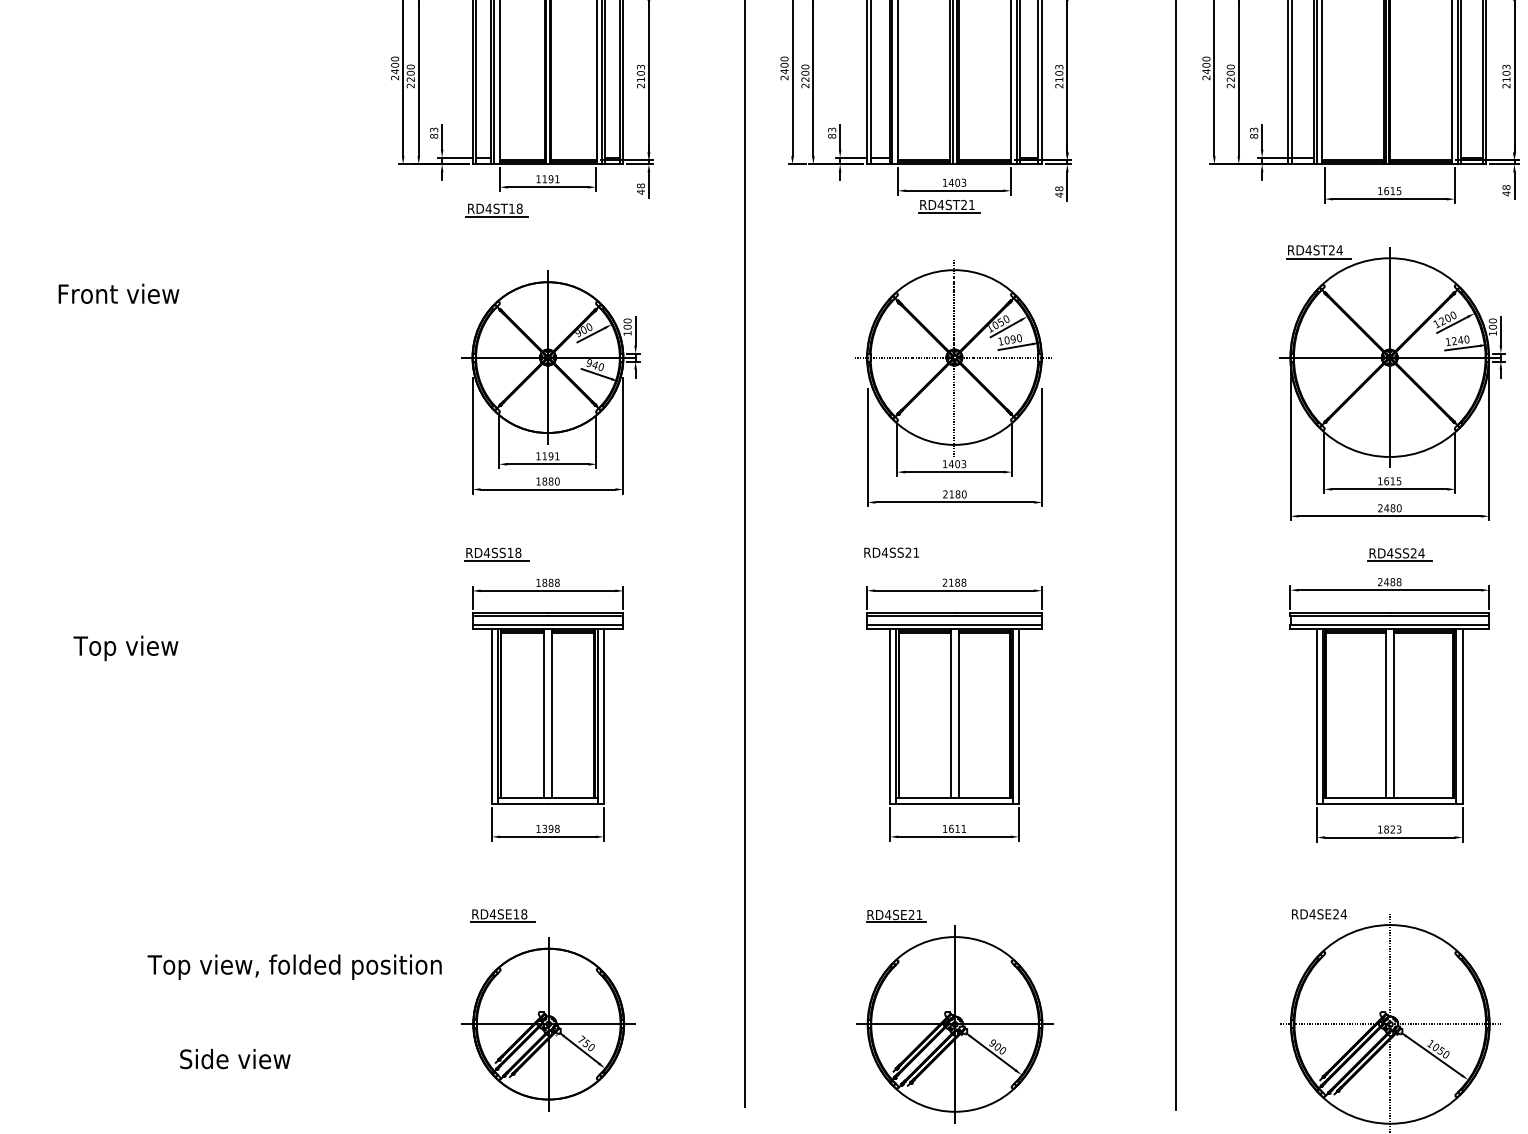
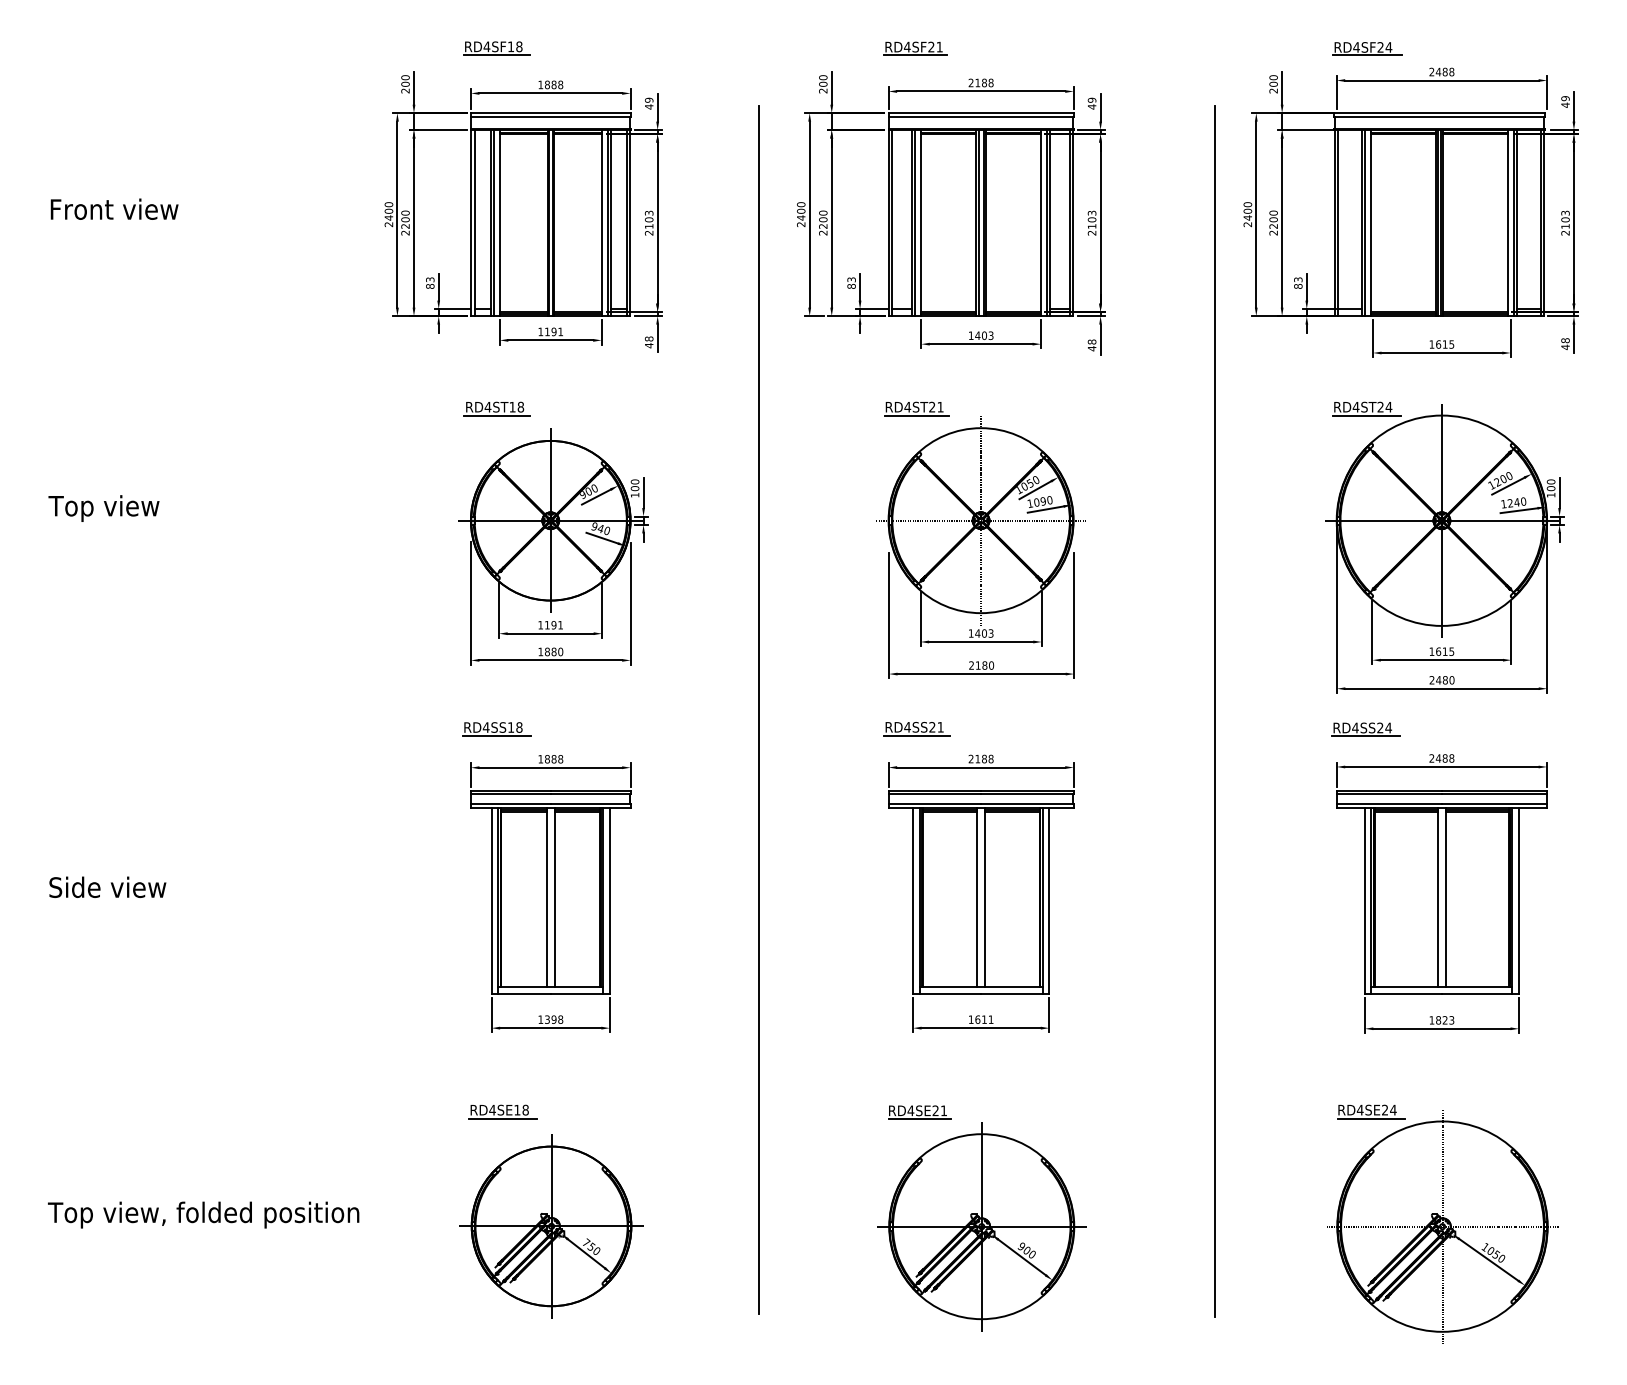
part: (949, 206) -> (916, 408), moved
part: (496, 210) -> (496, 408), moved
text: (118, 293) -> (114, 208), moved
part: (1399, 554) -> (1365, 729), moved
line: (894, 560) -> (917, 735), added
text: (125, 648) -> (103, 508), moved
line: (1323, 922) -> (1371, 1118), added
text: (294, 966) -> (203, 1214), moved
text: (235, 1058) -> (107, 886), moved

